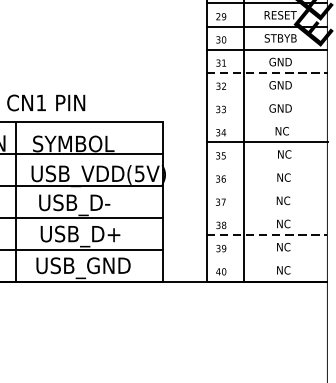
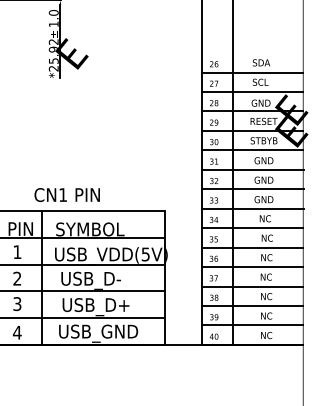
line: (266, 72) -> (252, 169), dashed -> solid
line: (266, 96) -> (252, 189), added
line: (266, 119) -> (252, 208), added
line: (266, 165) -> (252, 247), added
line: (266, 189) -> (252, 267), added
line: (266, 211) -> (252, 286), added
line: (266, 235) -> (252, 306), dashed -> solid
line: (266, 258) -> (252, 325), added

